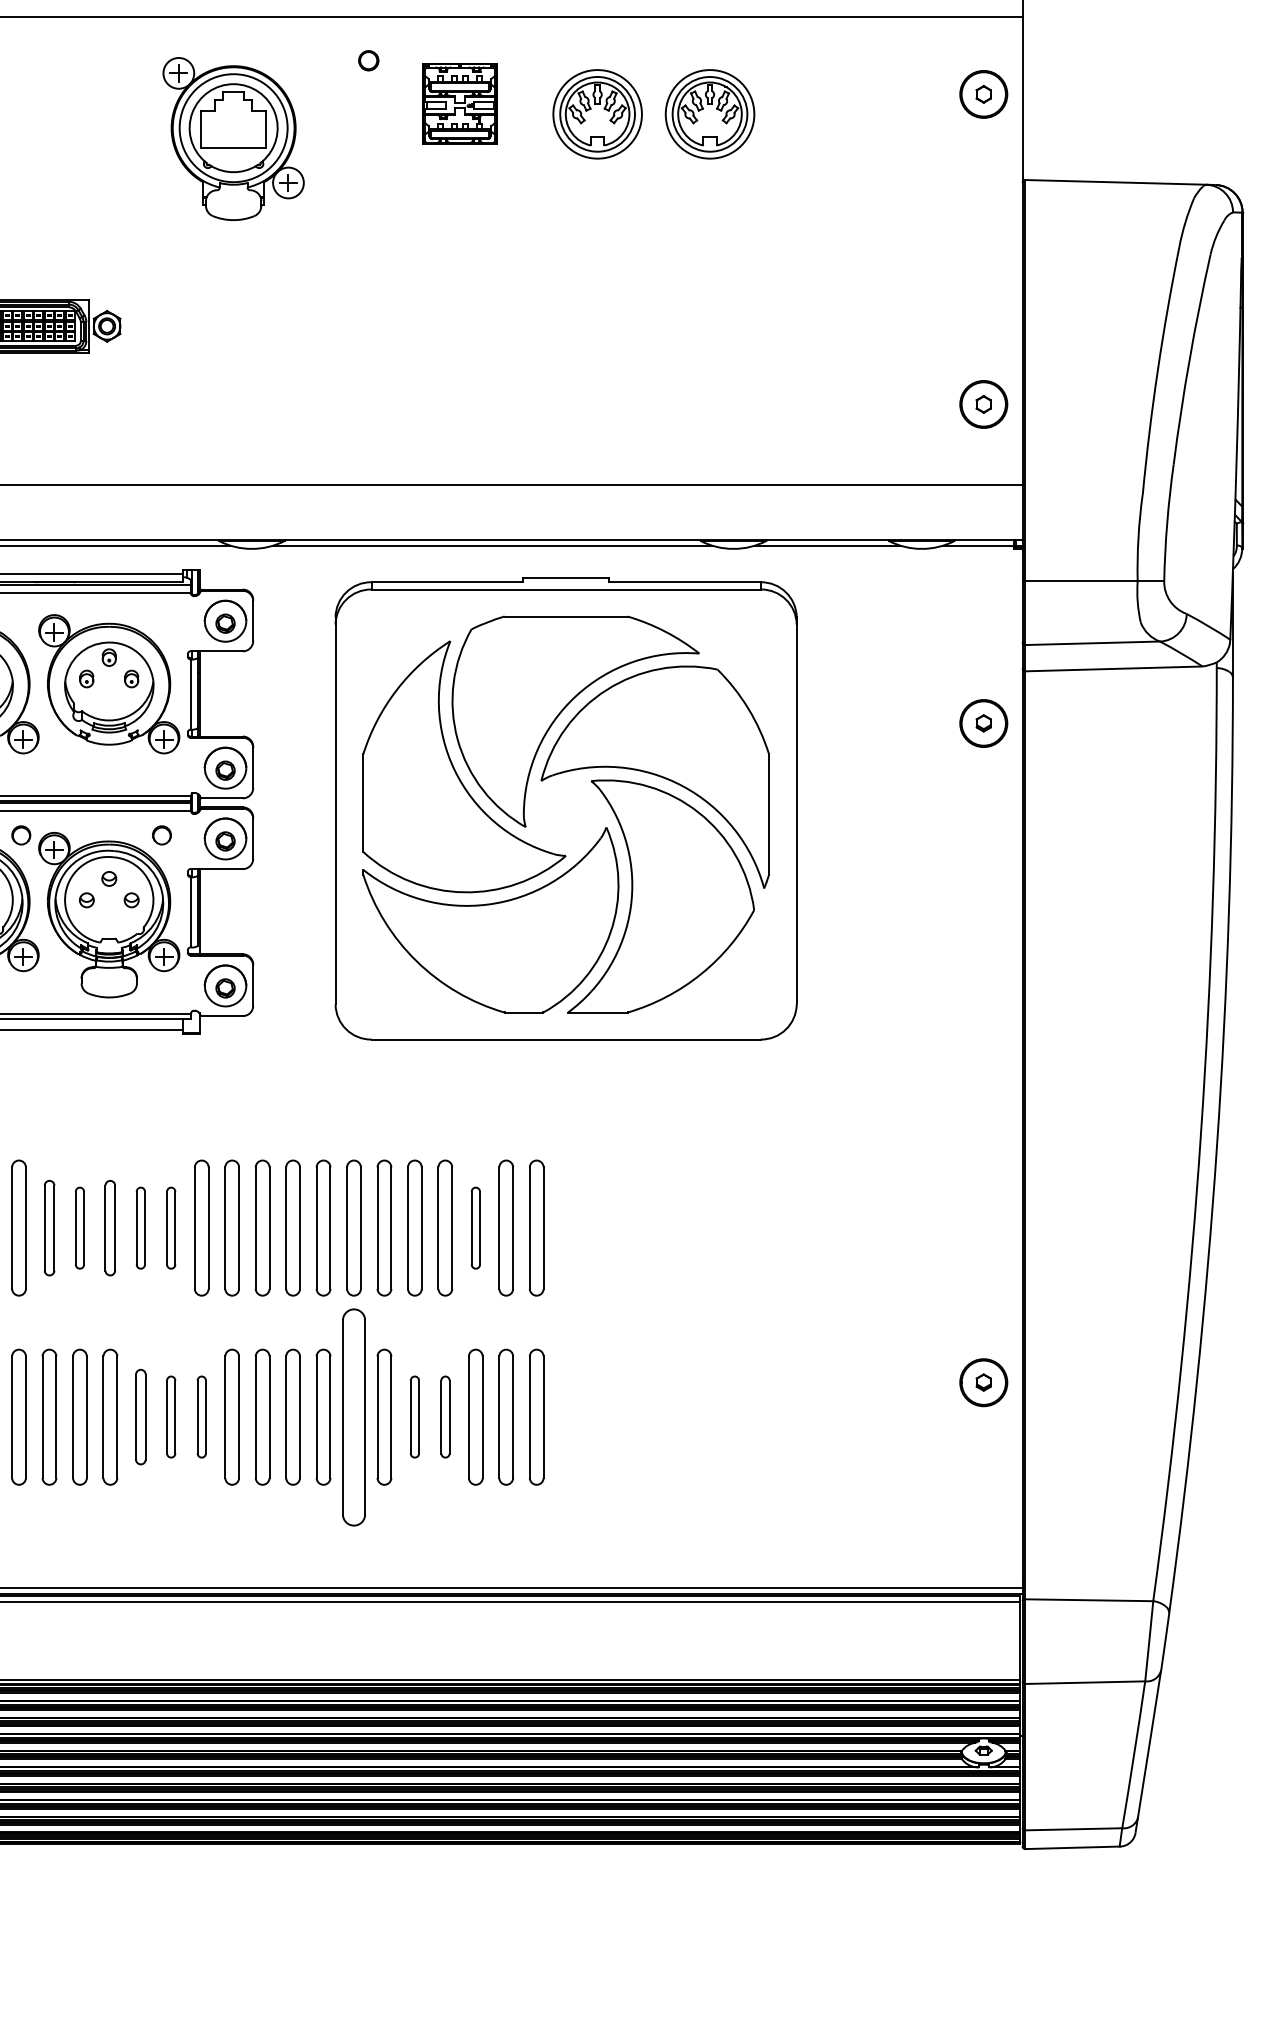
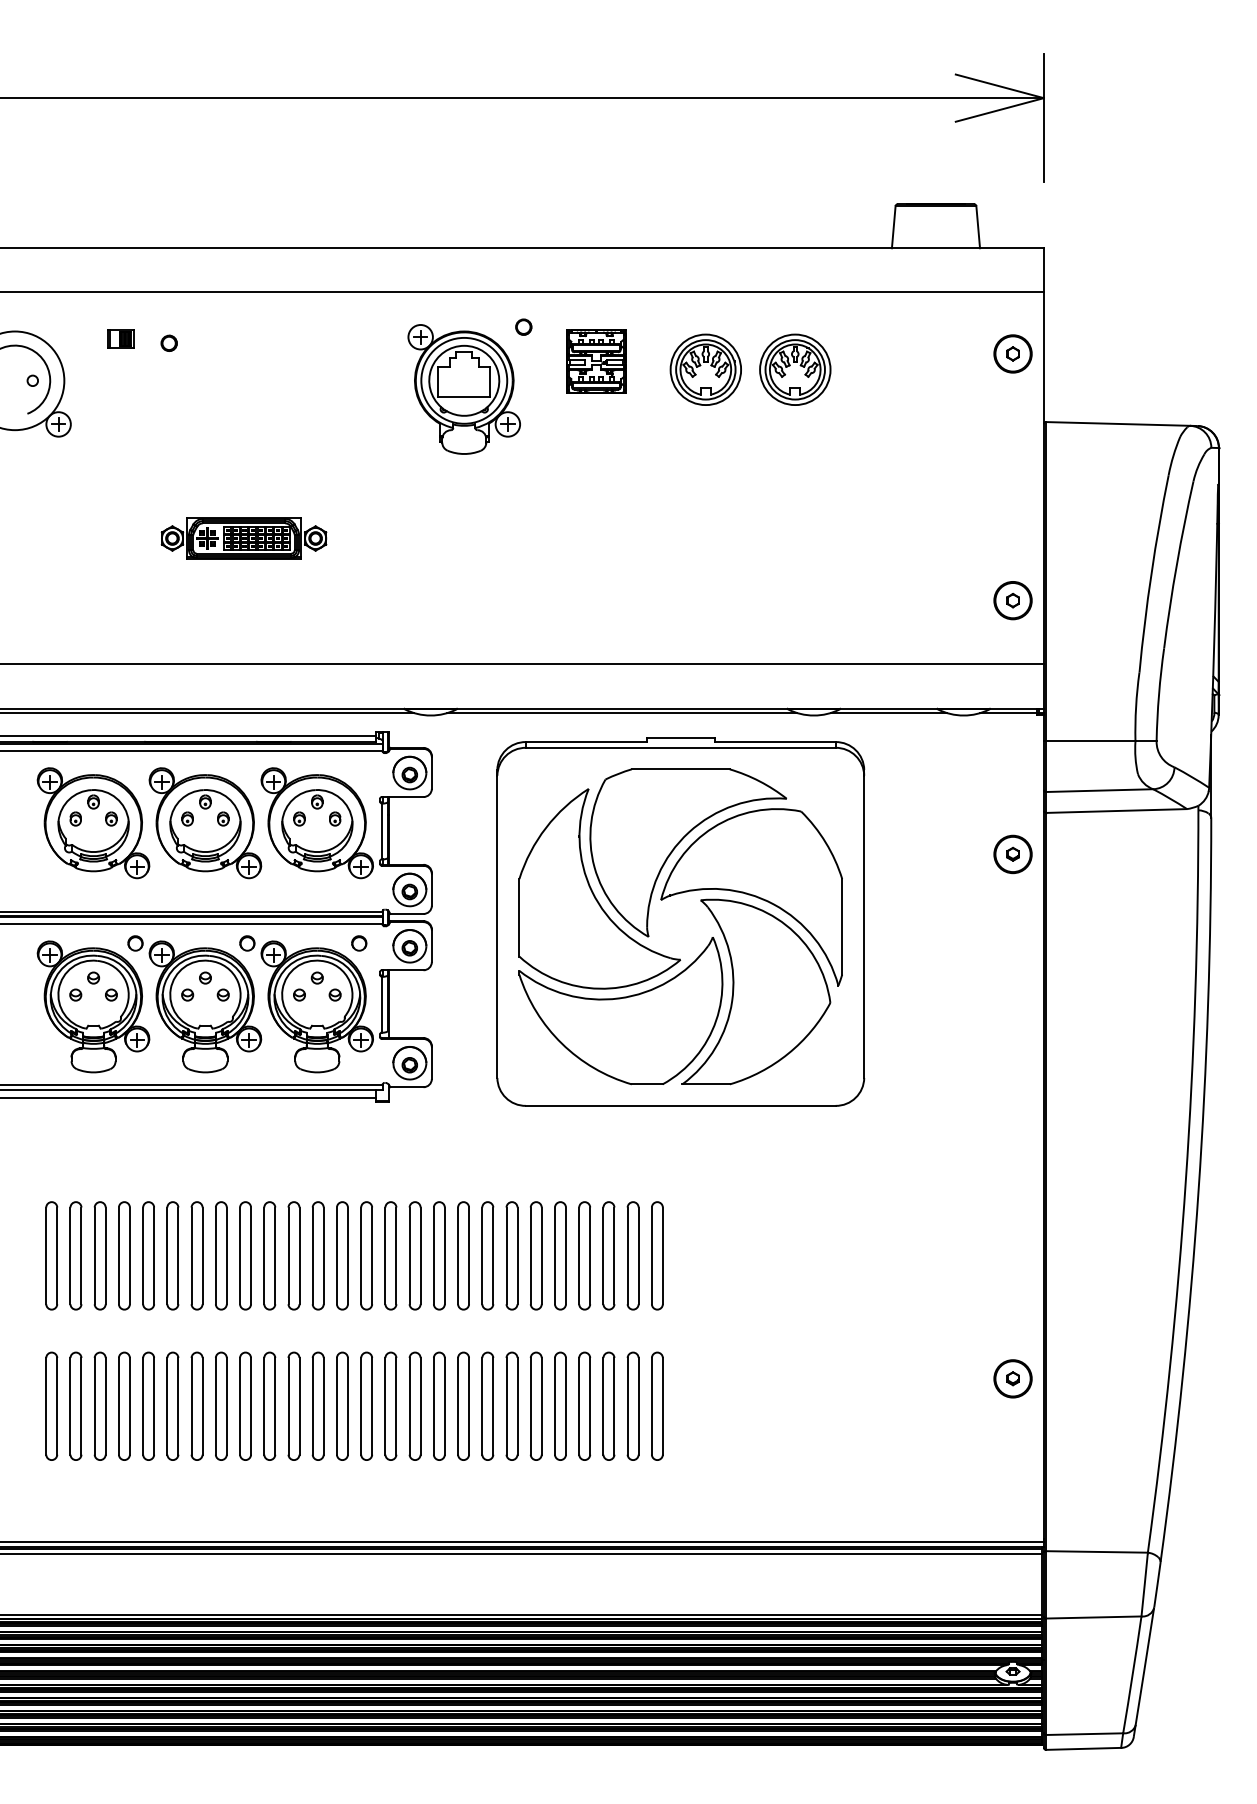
part: (232, 139) -> (463, 389), moved
part: (49, 1227) -> (269, 1255), size x1.43
part: (79, 1227) -> (293, 1255), size x1.67
part: (109, 1227) -> (317, 1255), size x1.43
part: (140, 1227) -> (342, 1255), size x1.67
part: (171, 1227) -> (366, 1255), size x1.67
part: (475, 1227) -> (608, 1255), size x1.67
part: (140, 1416) -> (342, 1405), size x1.43
part: (171, 1416) -> (366, 1405), size x1.67
part: (201, 1416) -> (390, 1405), size x1.67
part: (353, 1416) -> (511, 1405), size x0.62
part: (414, 1416) -> (560, 1405), size x1.67
part: (445, 1416) -> (584, 1405), size x1.67

